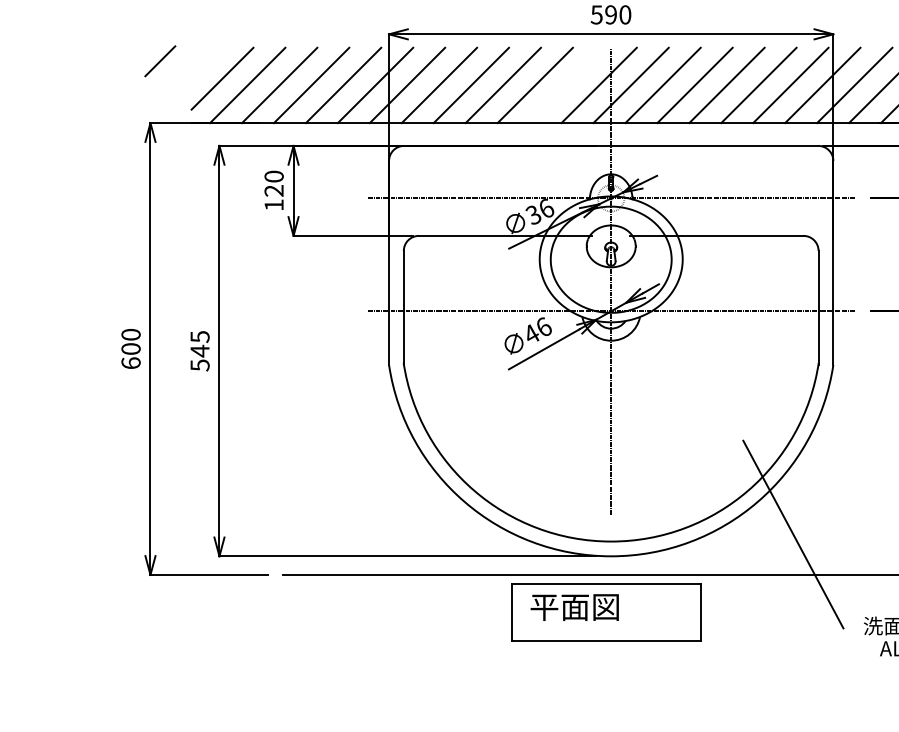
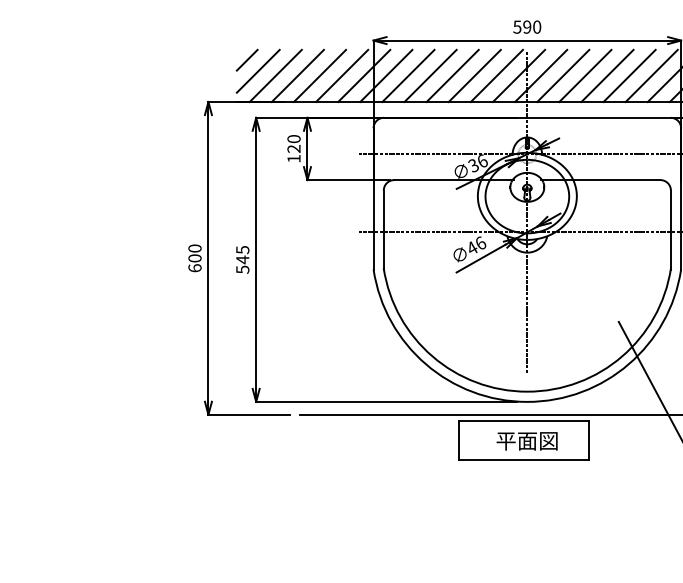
line: (159, 60) -> (246, 59), moved
line: (566, 84) -> (496, 75), added
text: (573, 607) -> (526, 441), moved

